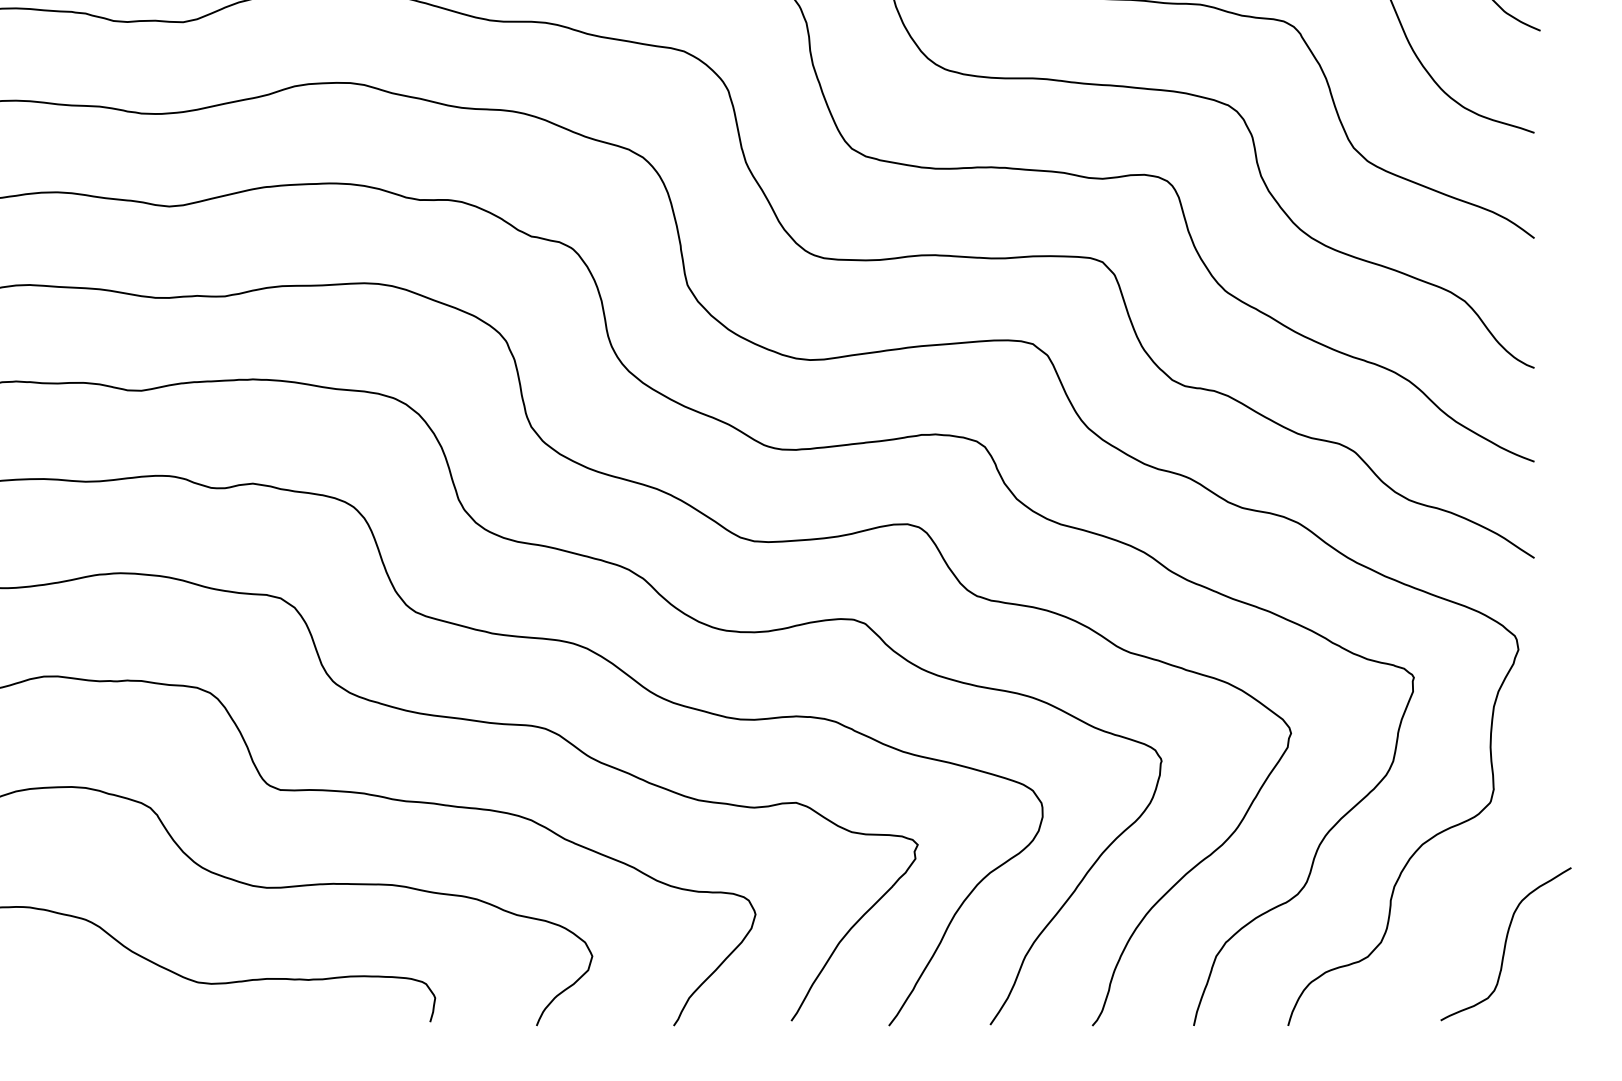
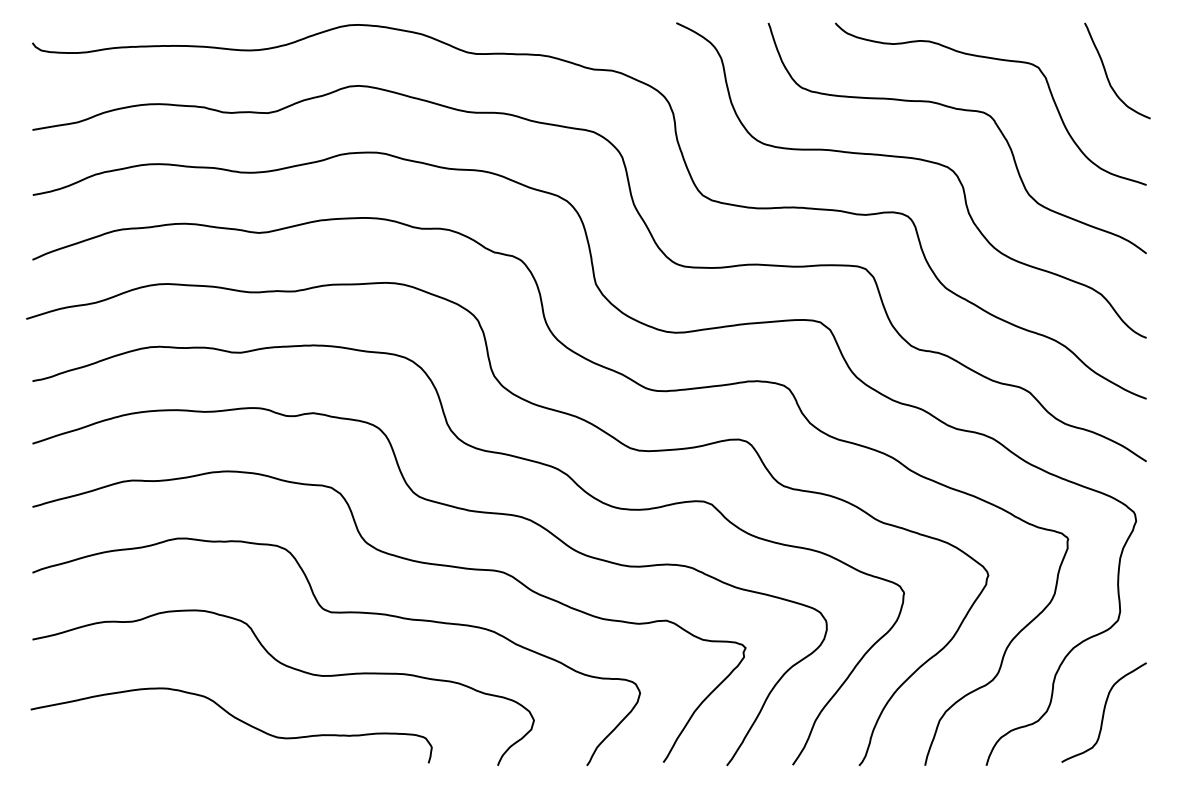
curve: (1505, 944) -> (1103, 712), moved

